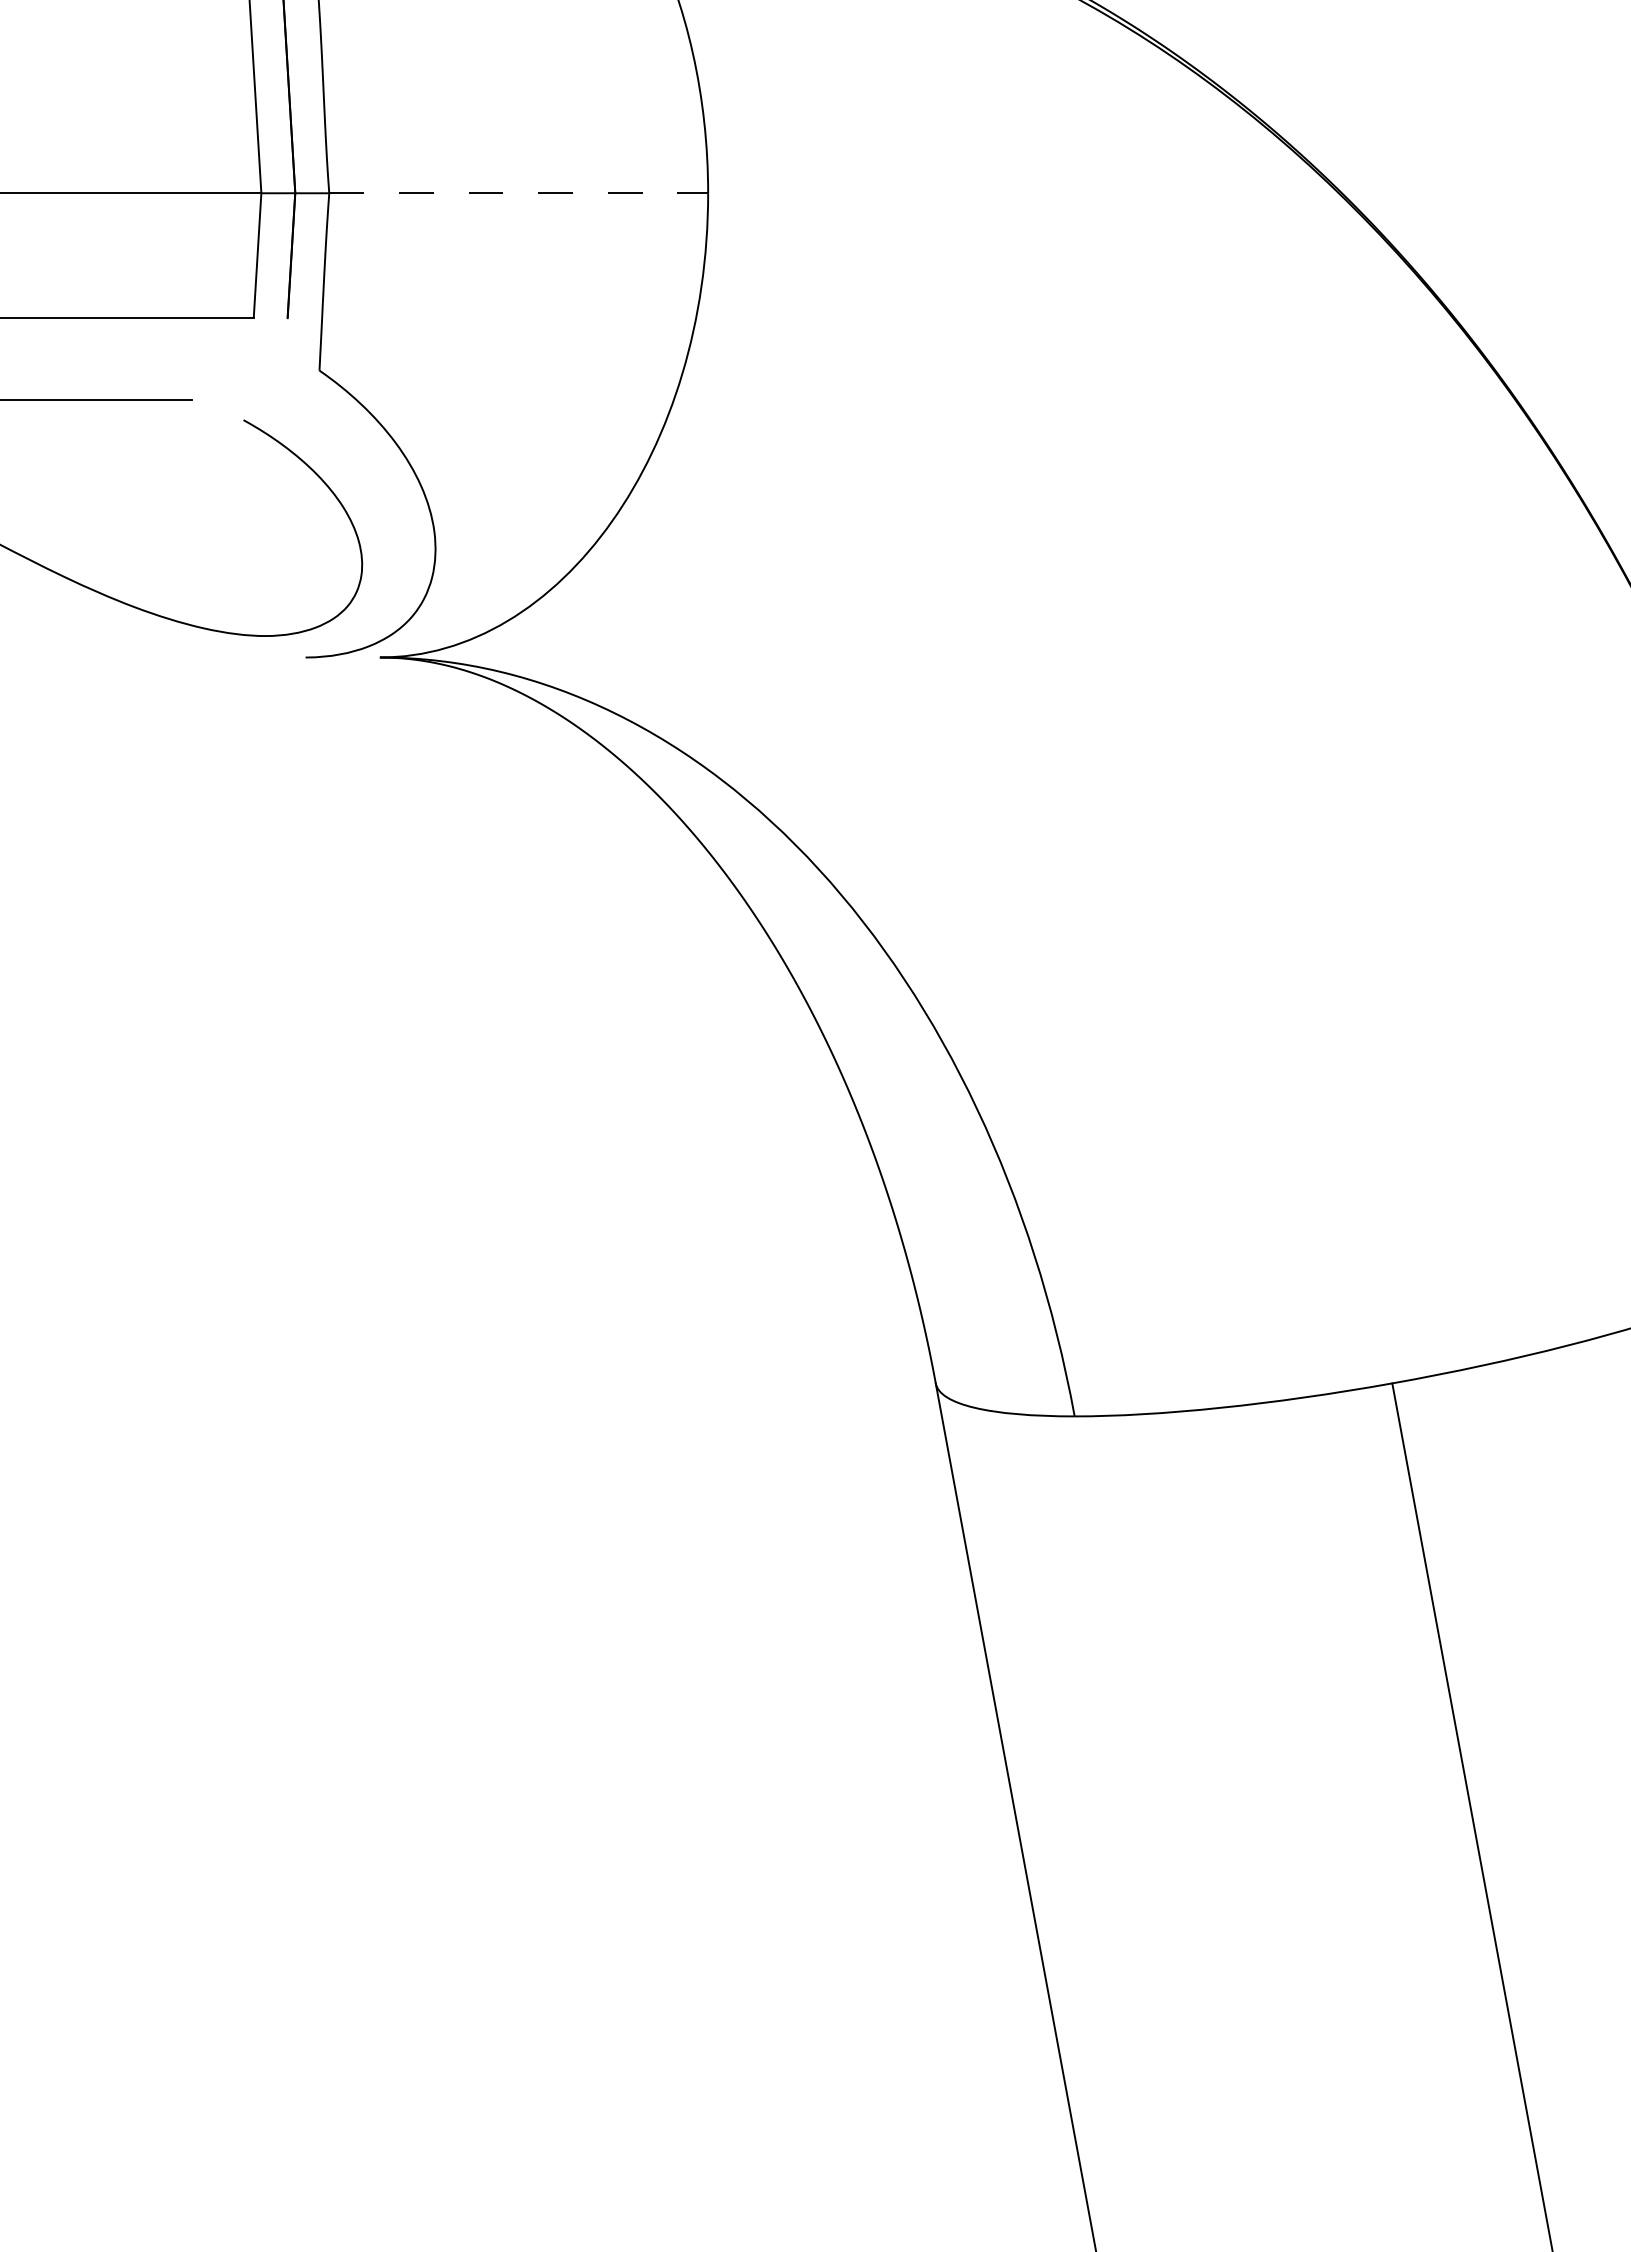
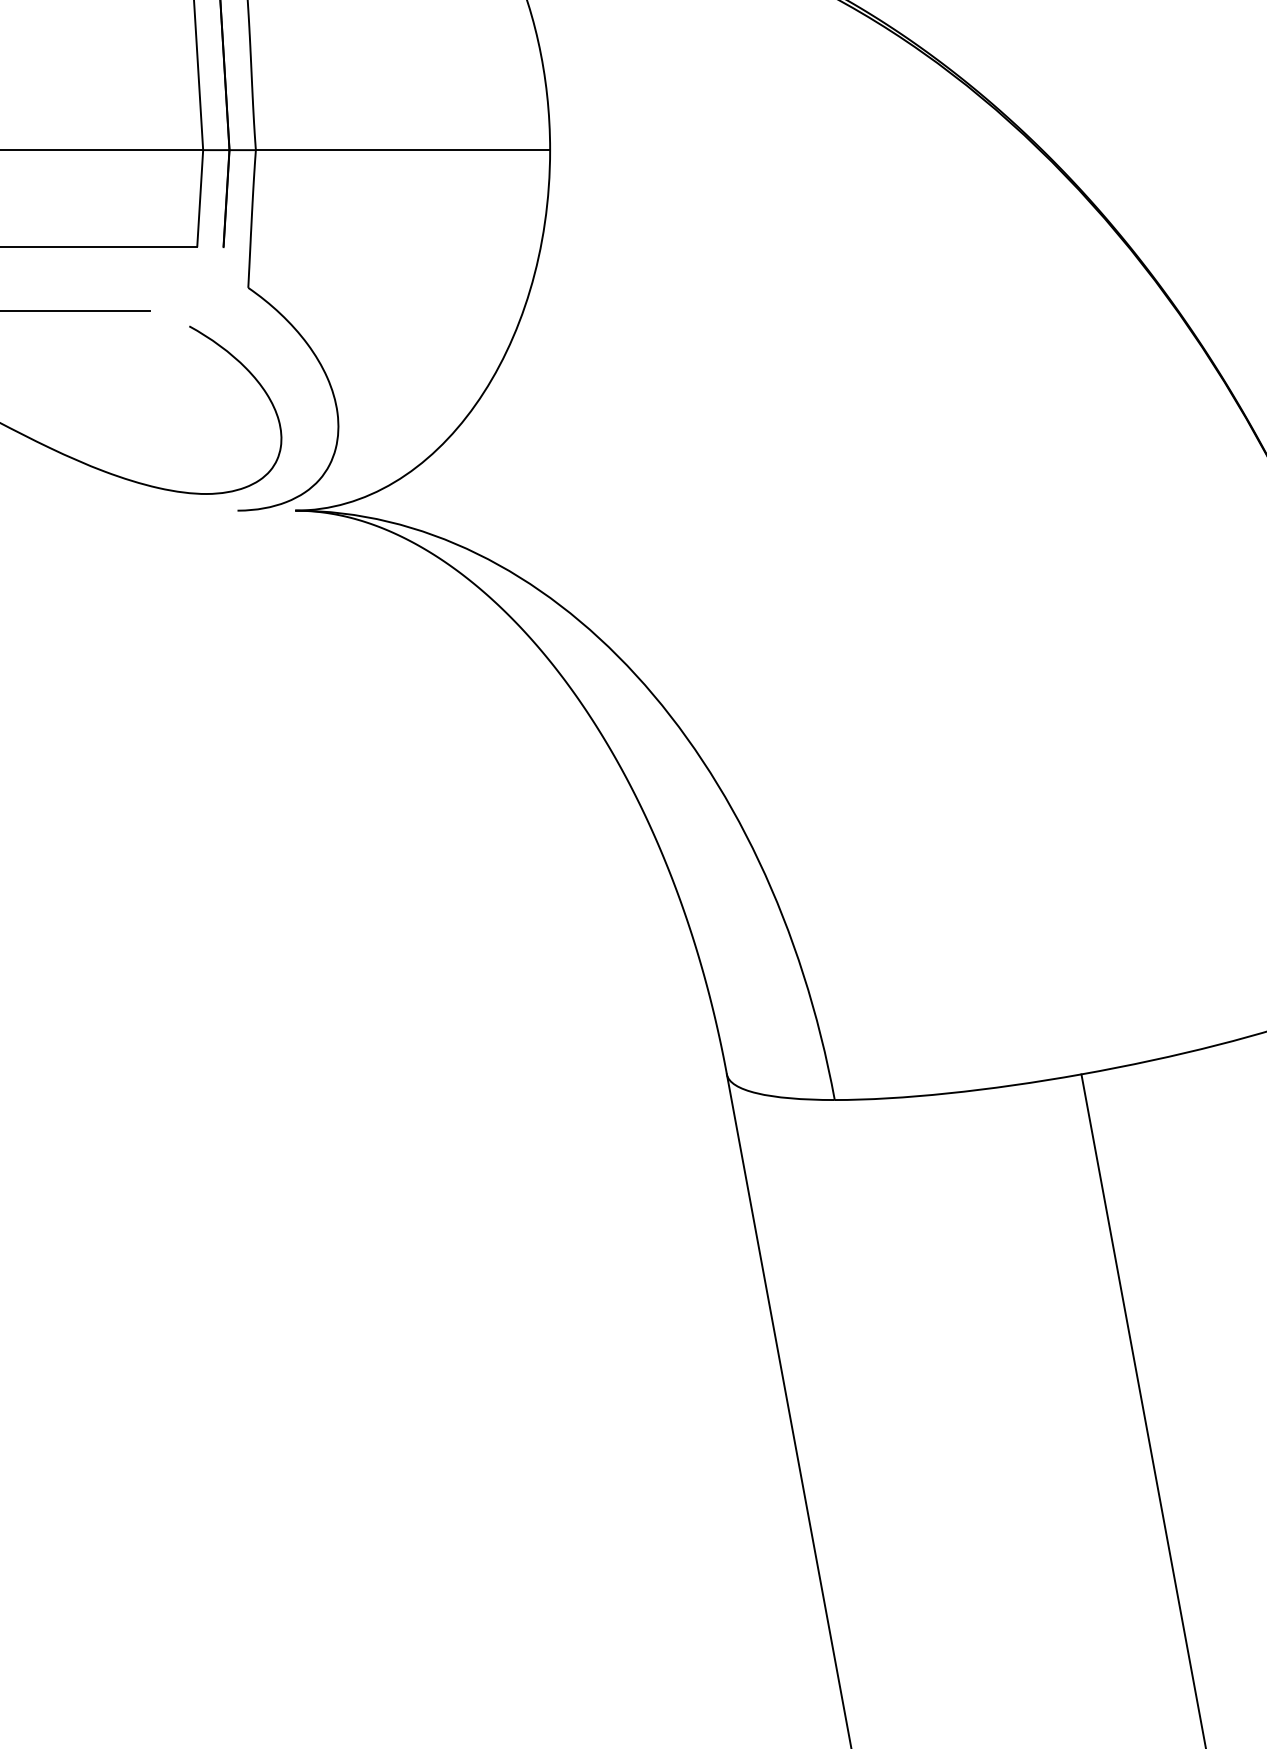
line: (519, 193) -> (403, 150), dashed -> solid

